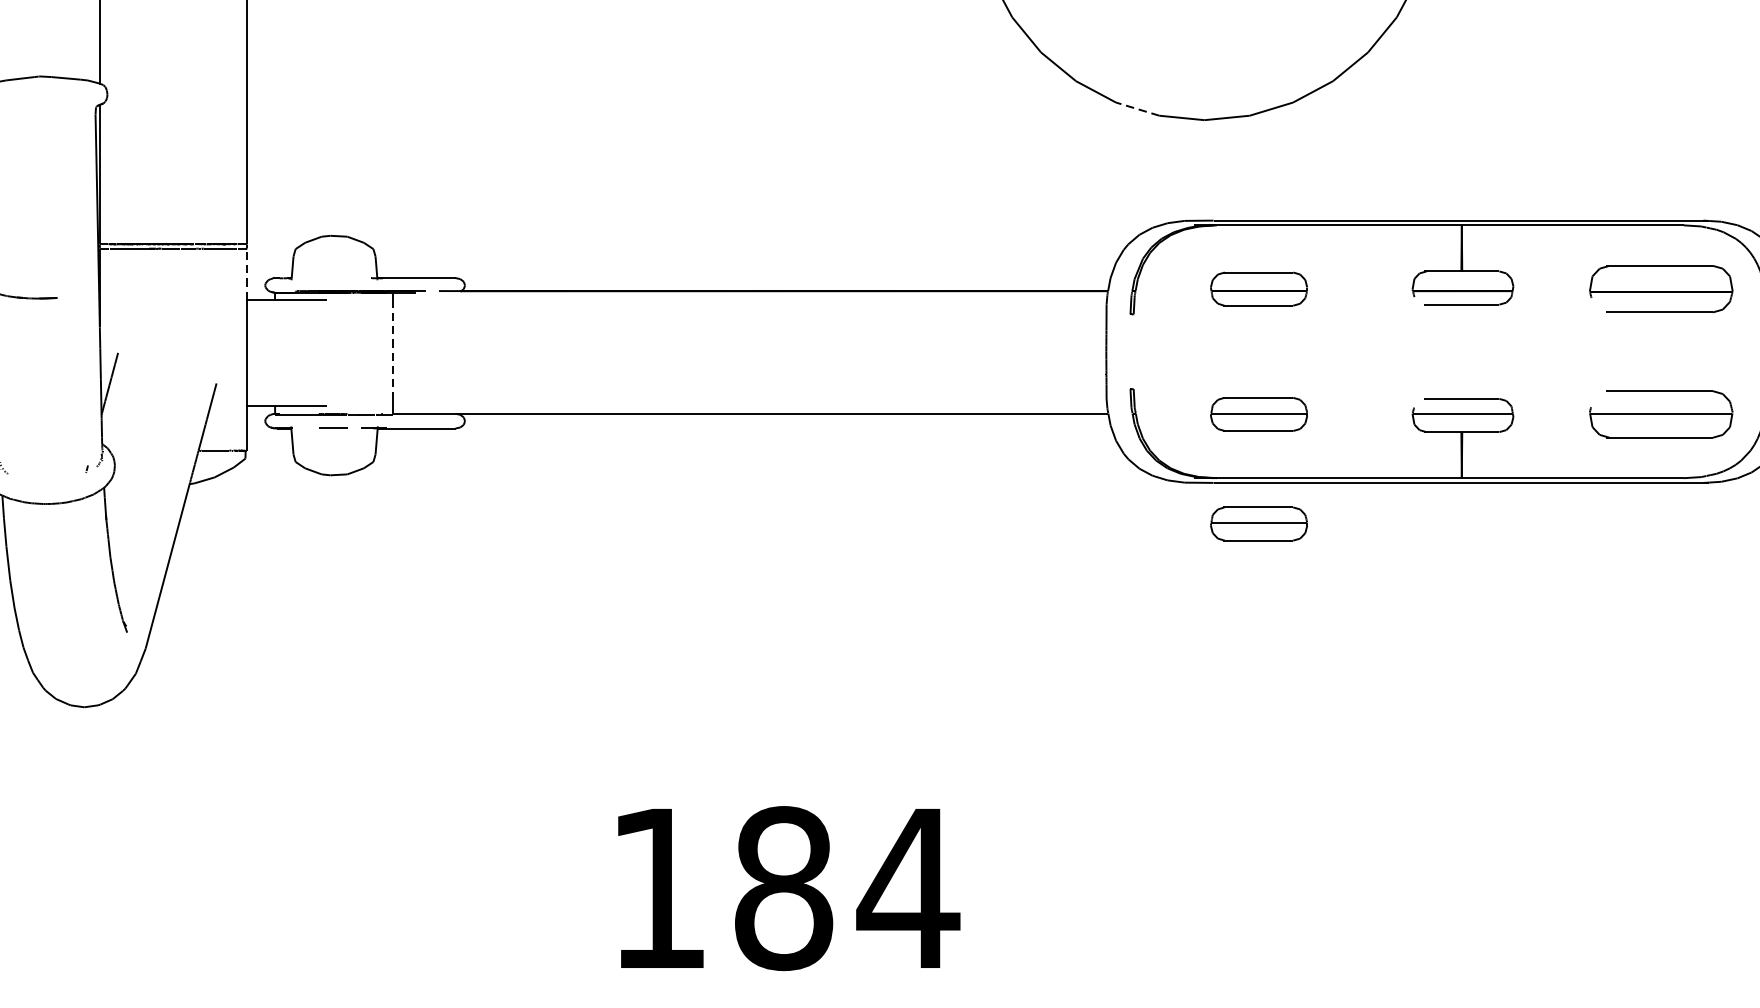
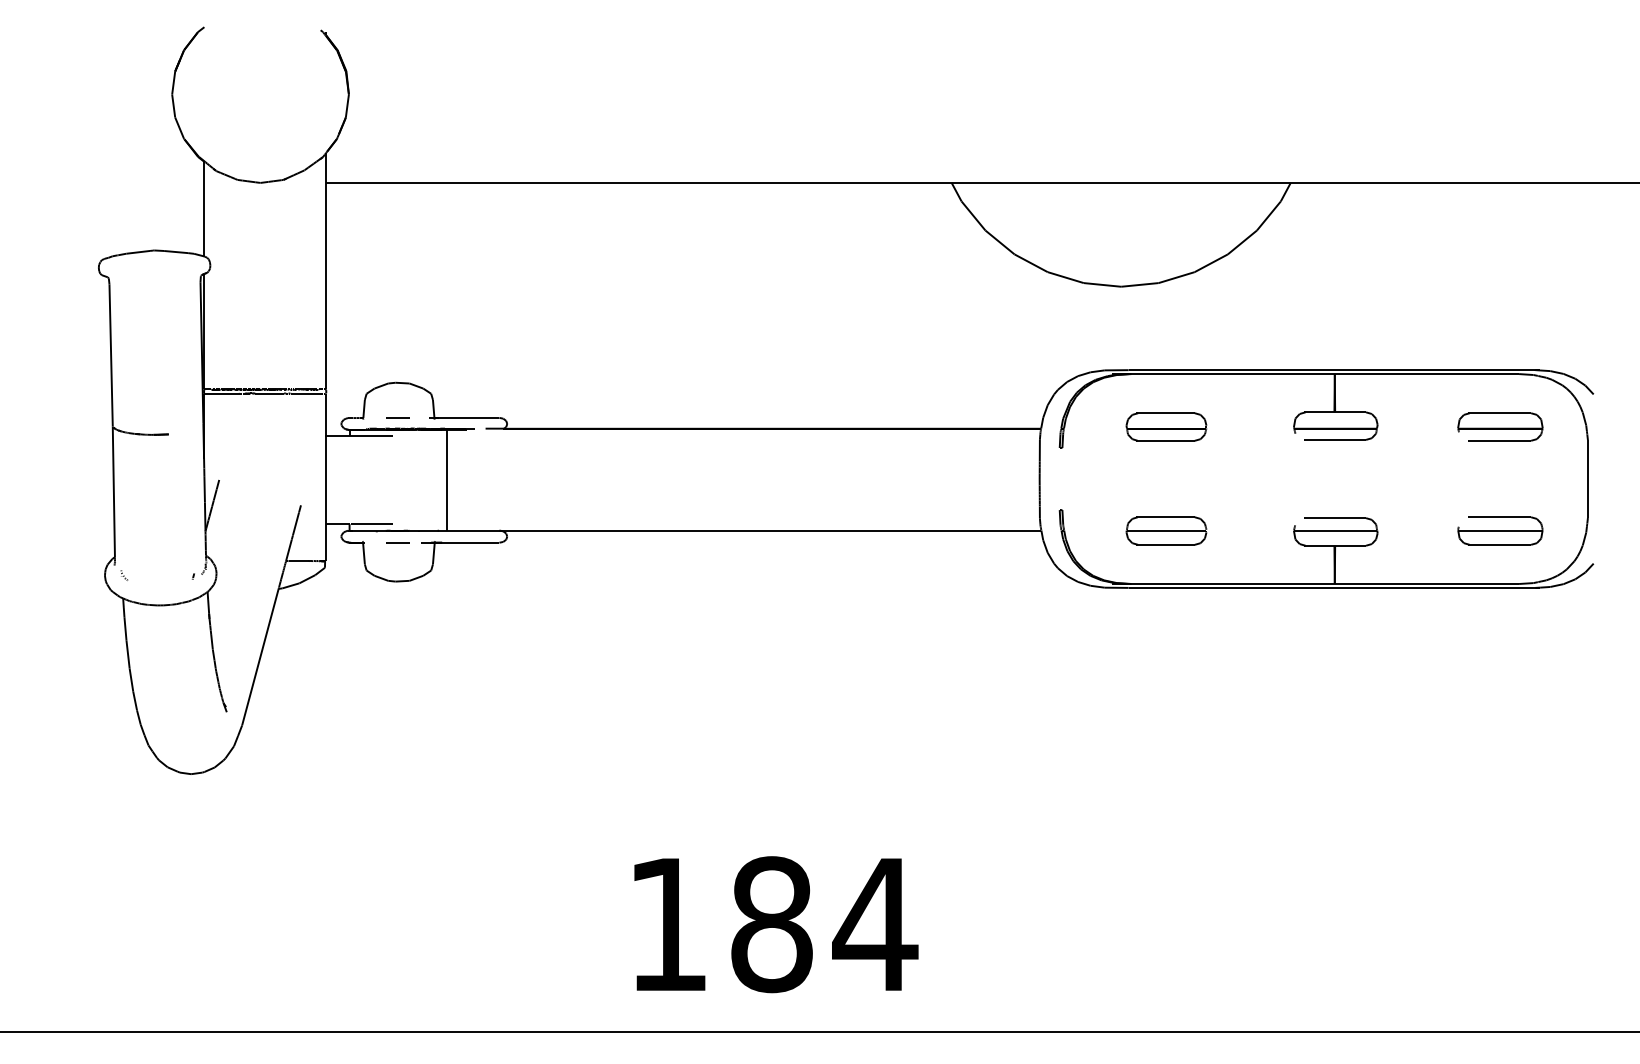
line: (1137, 109) -> (1065, 277), dashed -> solid
line: (247, 274) -> (326, 414), dashed -> solid
line: (332, 277) -> (397, 417), added
part: (1661, 288) -> (1500, 426), size x0.71
line: (393, 352) -> (447, 479), dashed -> solid
part: (1661, 413) -> (1500, 530), size x0.71
part: (1259, 523) -> (1166, 621), removed

